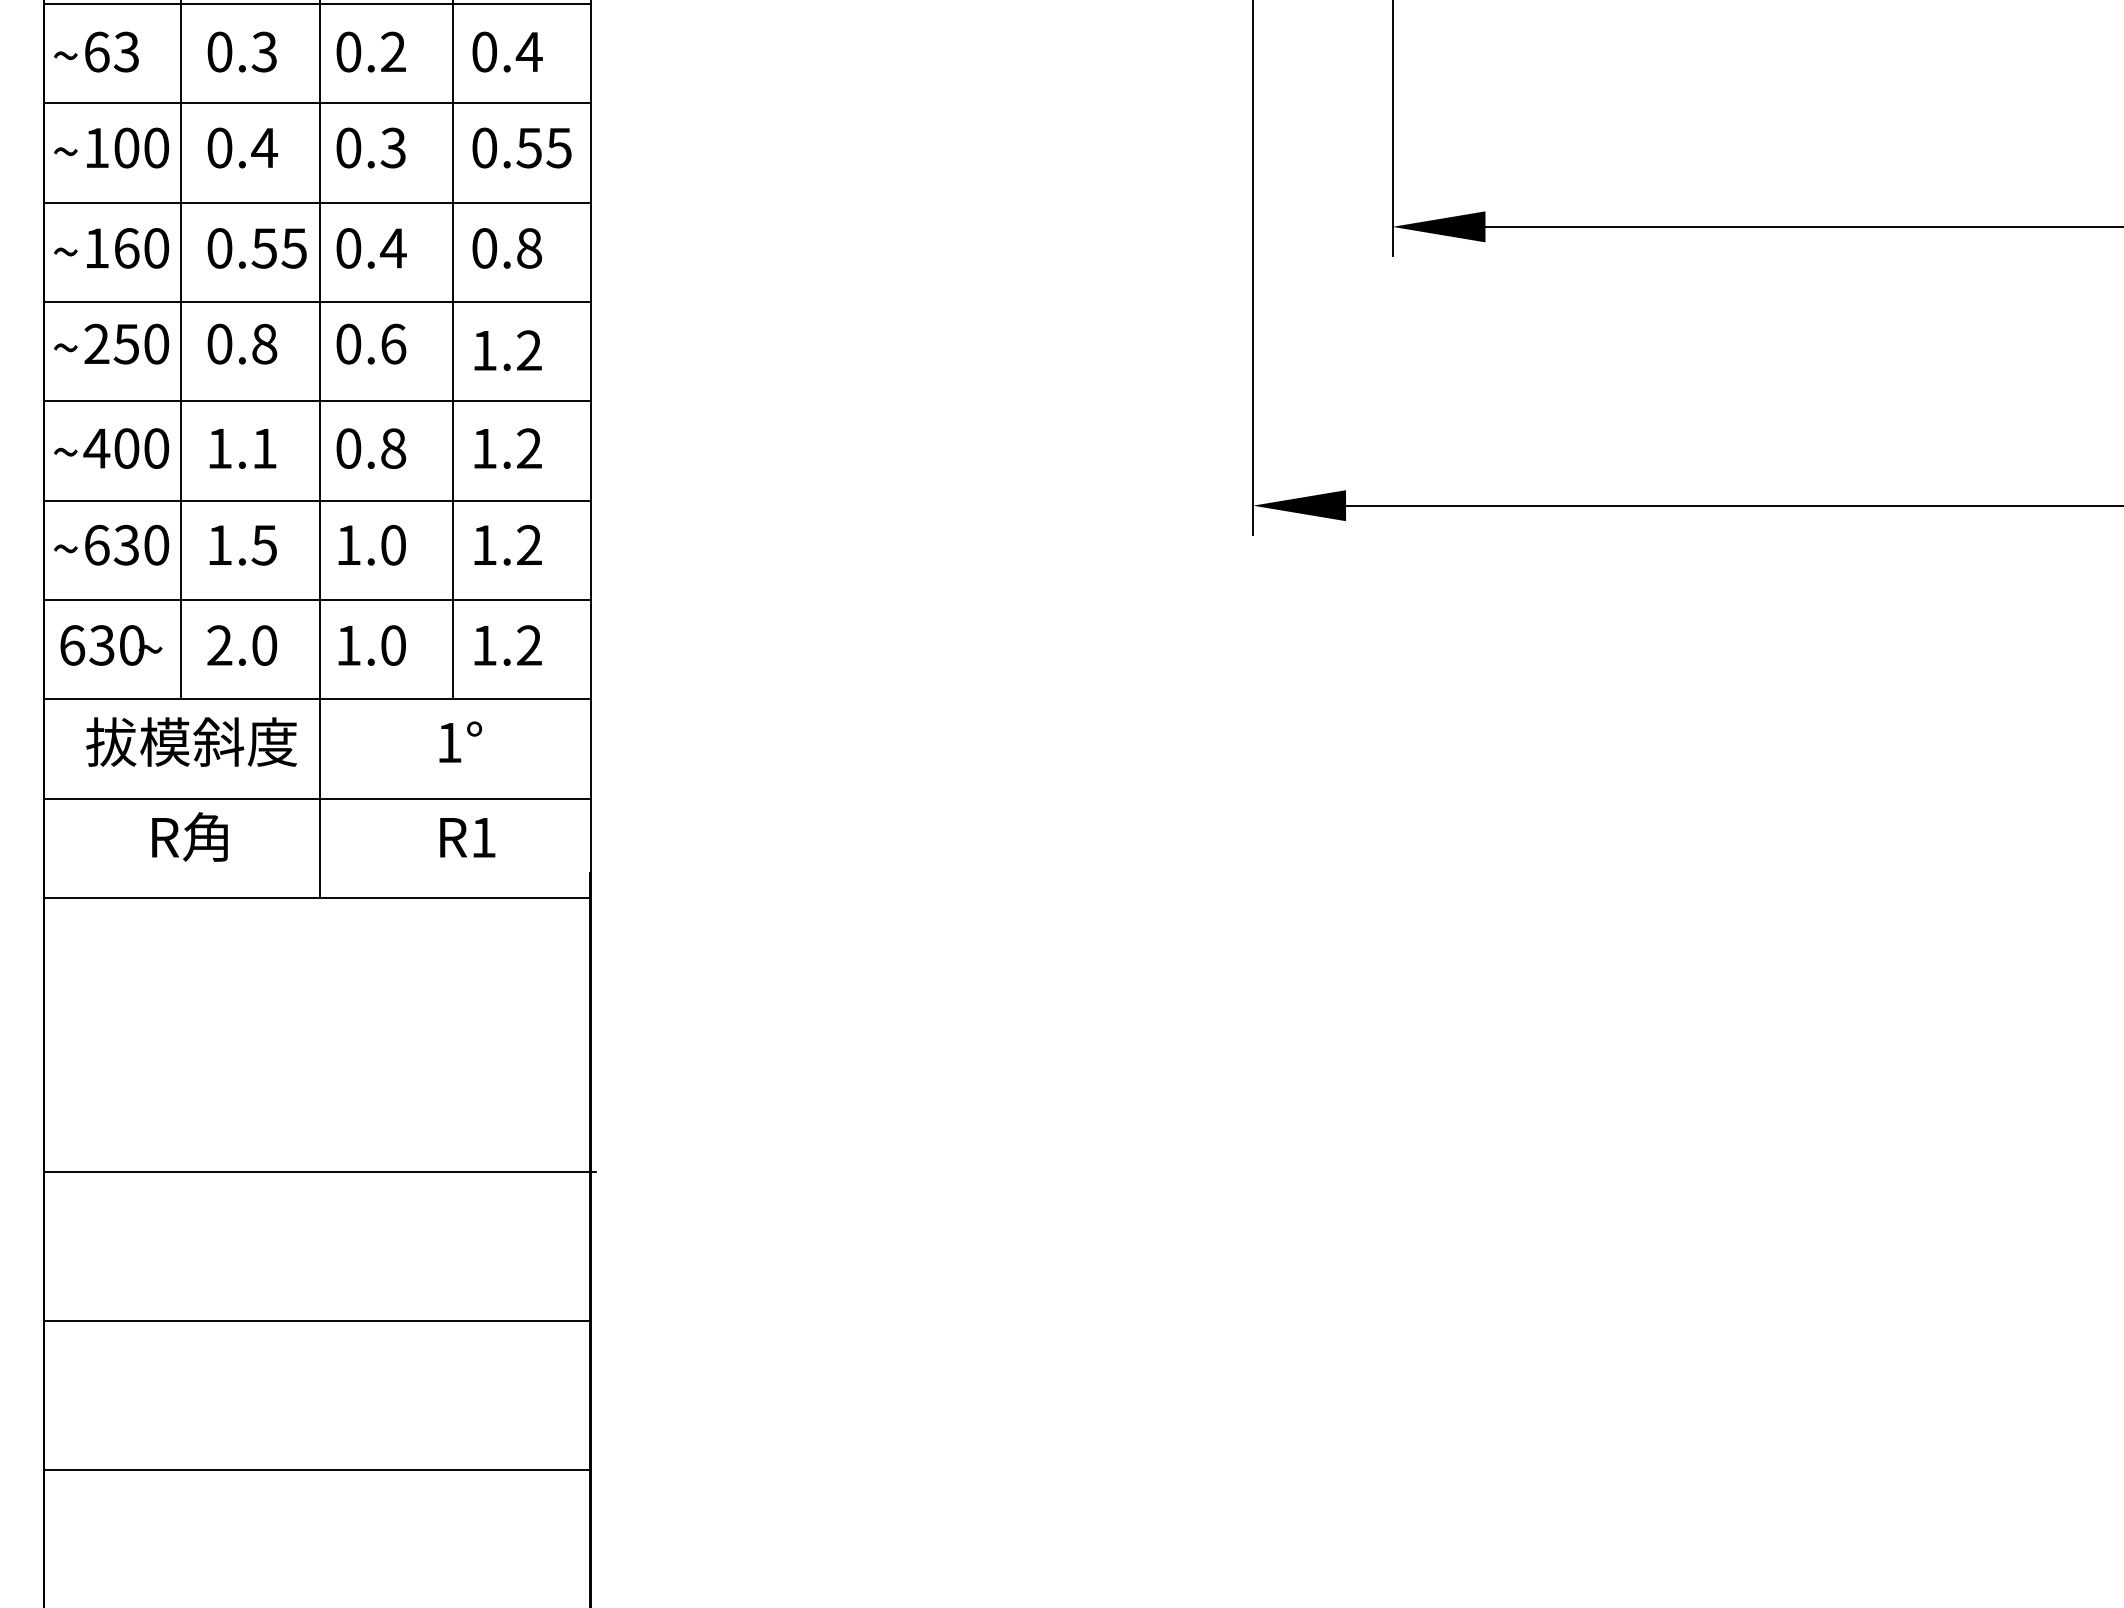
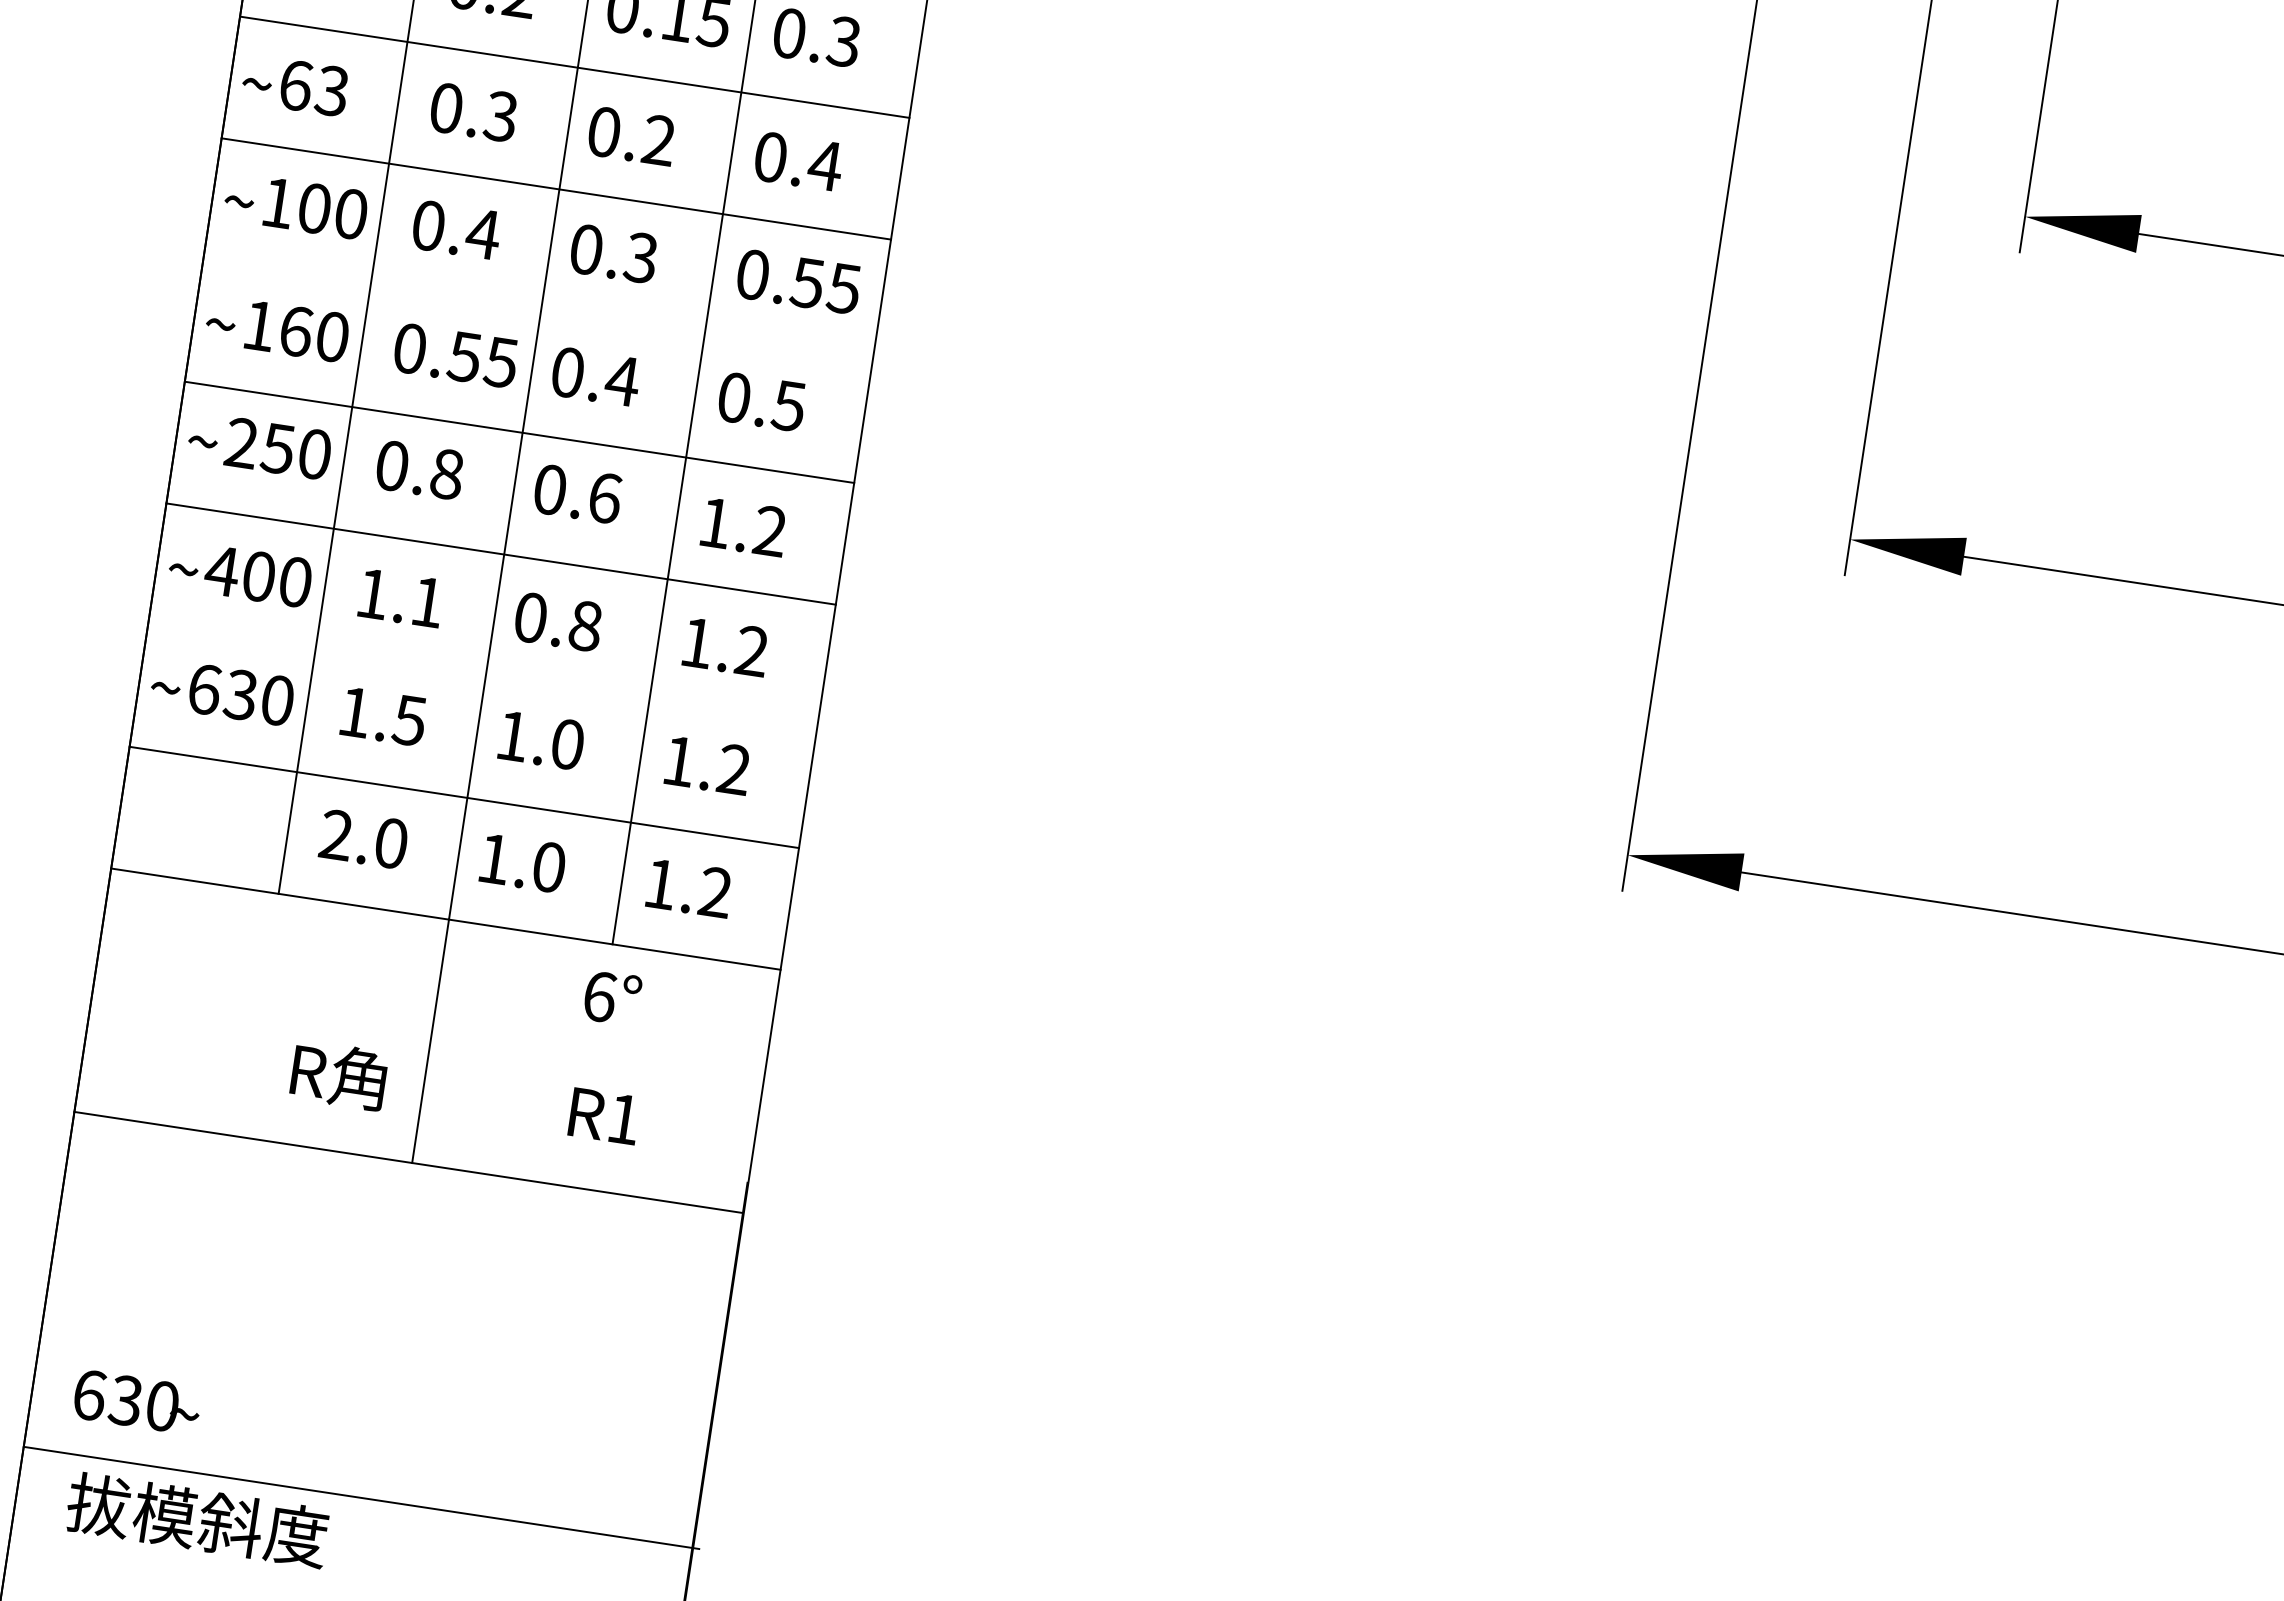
line: (317, 202) -> (538, 310), removed
text: (528, 248) -> (788, 406), 0.8 -> 0.5
line: (317, 500) -> (482, 675), removed
text: (111, 645) -> (137, 1402), moved
text: (191, 741) -> (197, 1519), moved
text: (449, 742) -> (599, 996), 1° -> 6°
line: (317, 798) -> (427, 1040), removed
text: (189, 836) -> (338, 1074), moved

